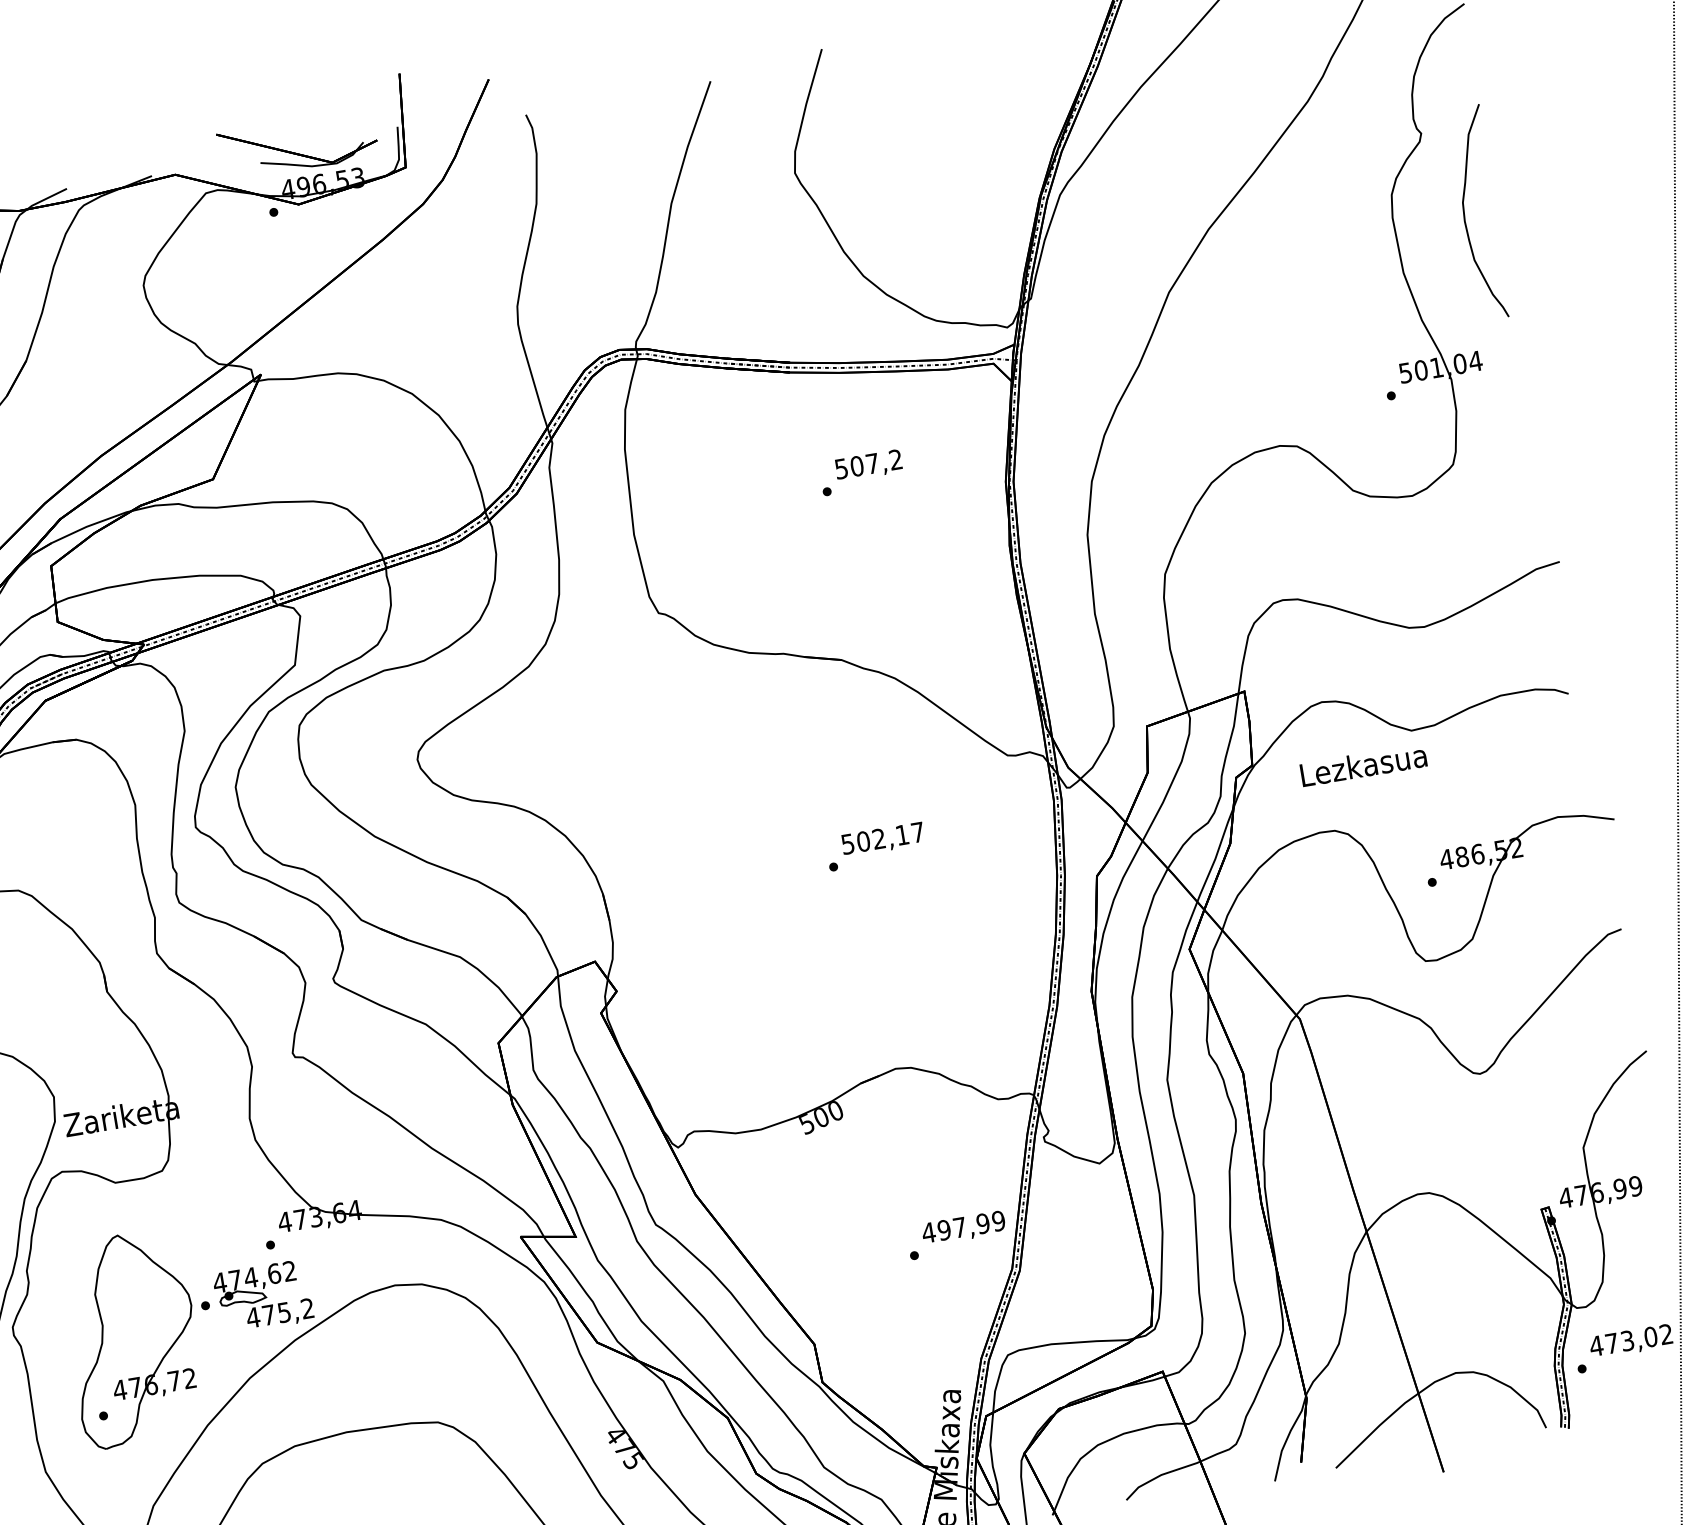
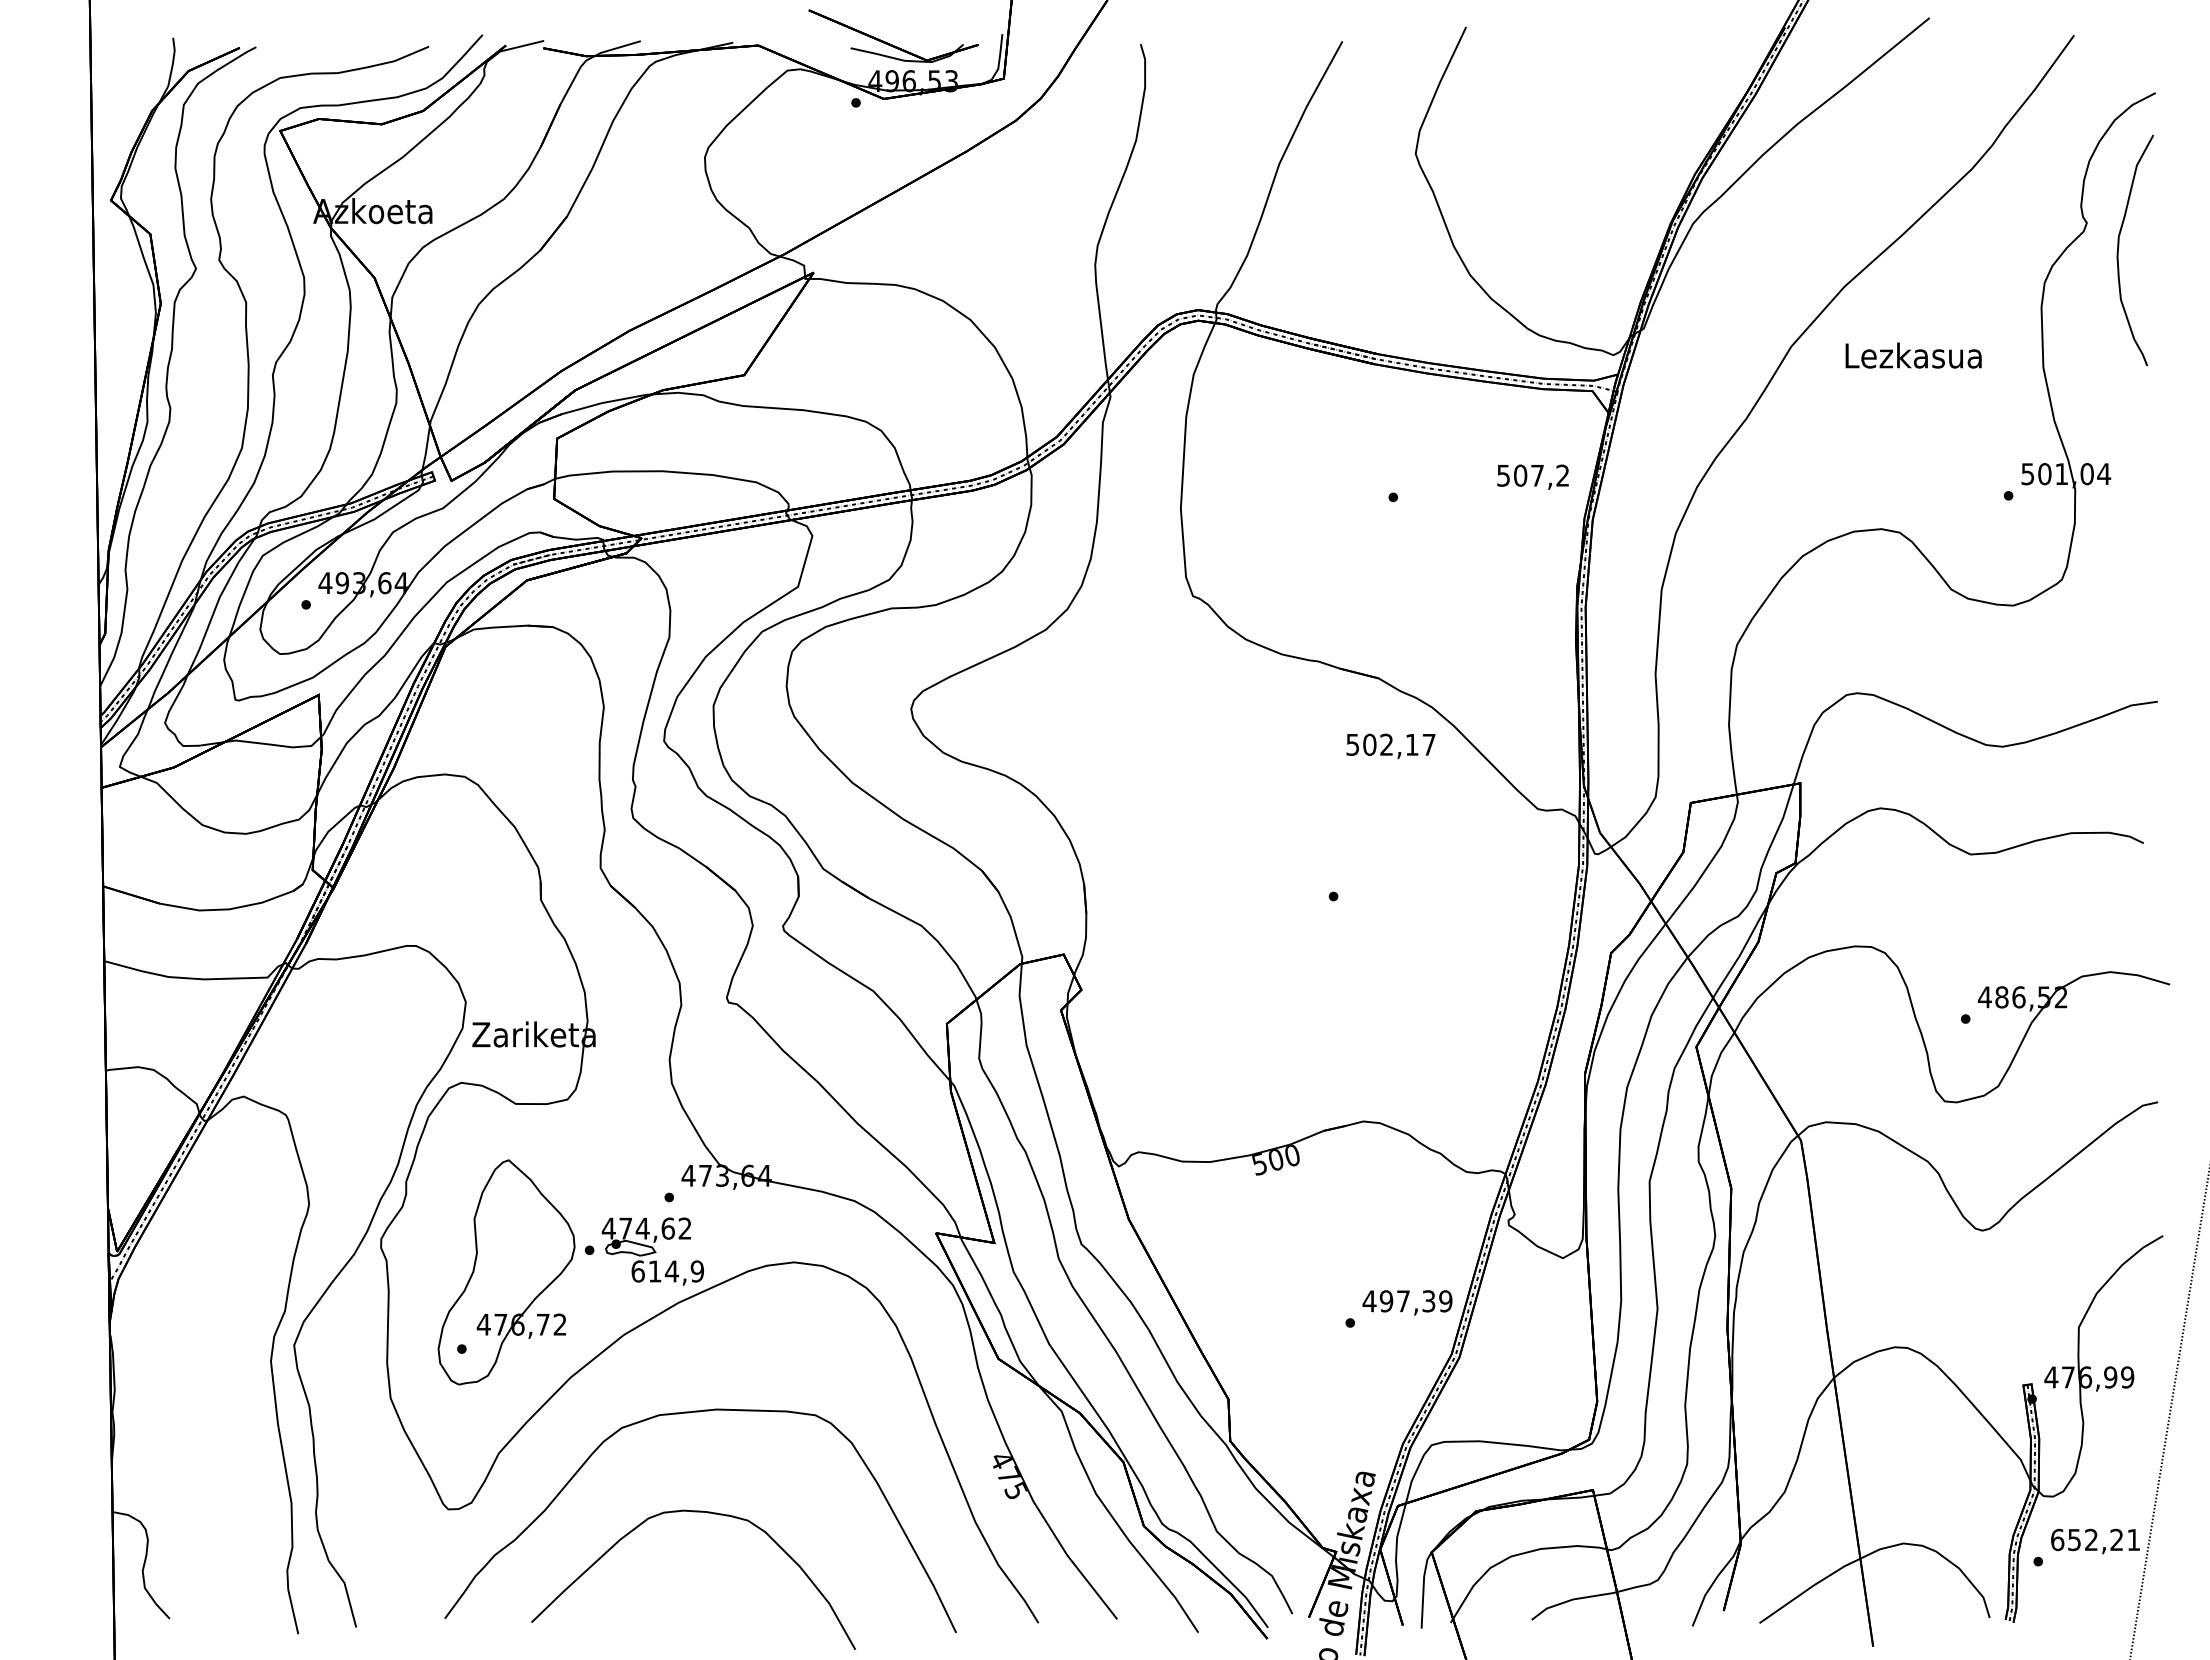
curve: (1465, 211) -> (2119, 246), moved
text: (868, 465) -> (1532, 476), moved
text: (1363, 765) -> (1913, 355), moved
text: (882, 839) -> (1390, 745), moved
text: (982, 1223) -> (1428, 1301), 497,99 -> 497,39
text: (280, 1313) -> (667, 1271), 475,2 -> 614,9
text: (1630, 1340) -> (2094, 1539), 473,02 -> 652,21

